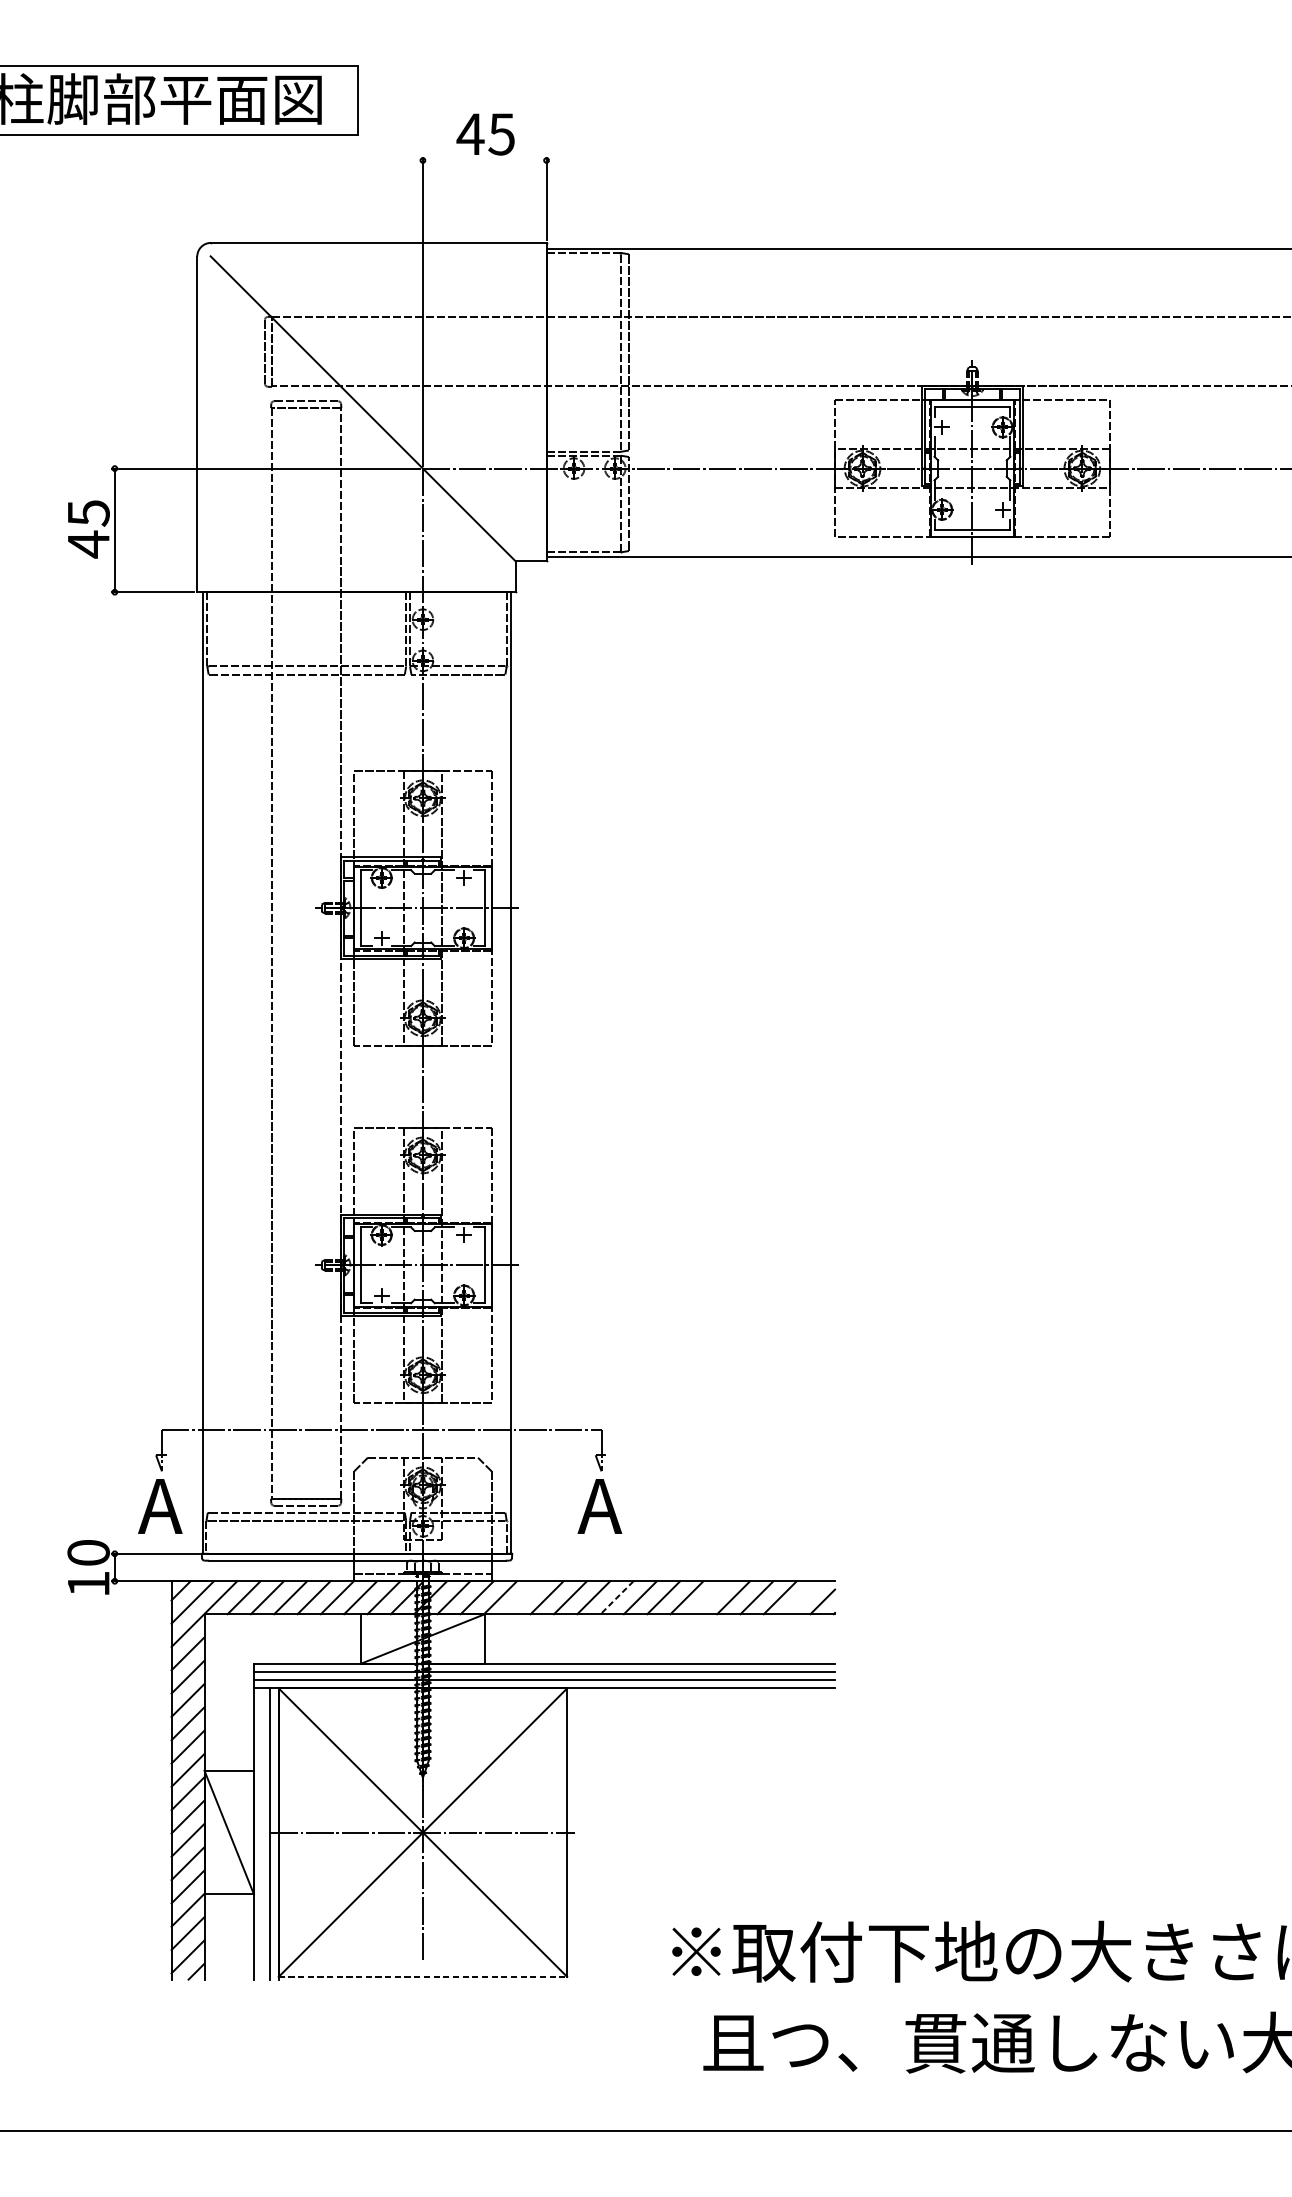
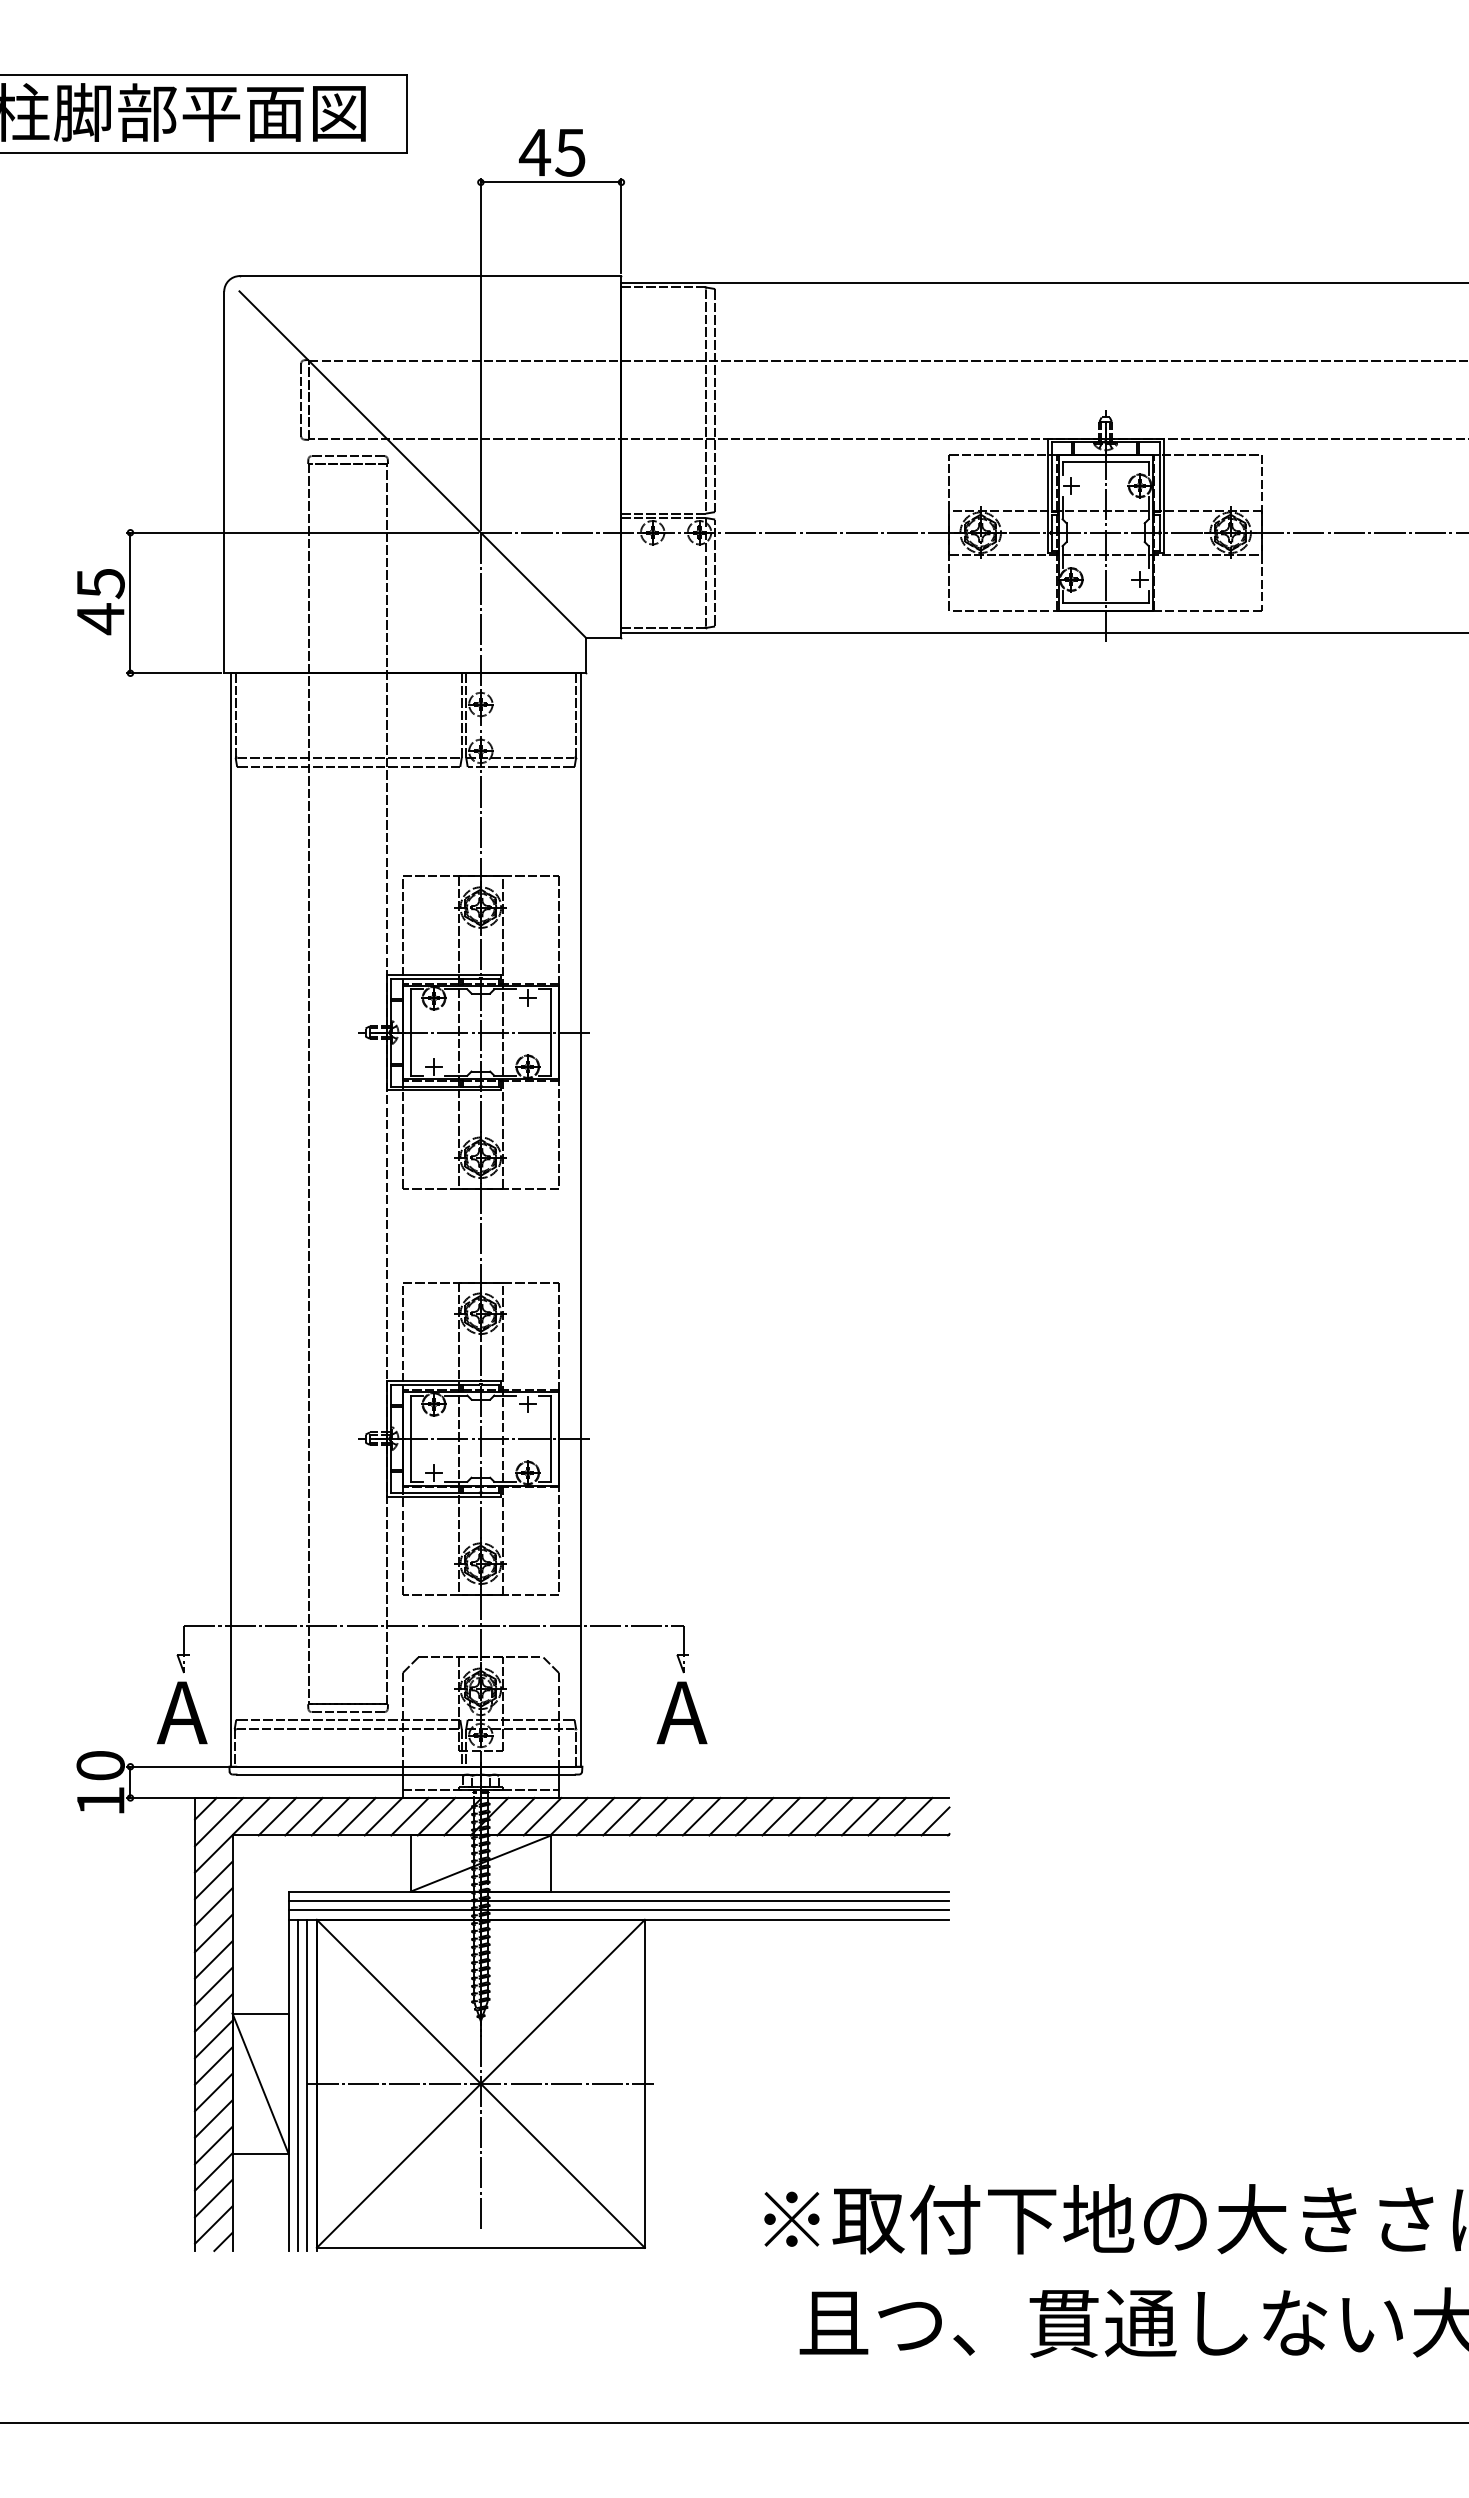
line: (484, 160) -> (550, 182), added
line: (523, 1597) -> (595, 1816), added
line: (616, 1597) -> (701, 1816), dashed -> solid
line: (710, 1597) -> (807, 1816), added
line: (803, 1597) -> (913, 1816), added
line: (262, 1833) -> (298, 2084), added
line: (423, 1976) -> (481, 2247), dashed -> solid

